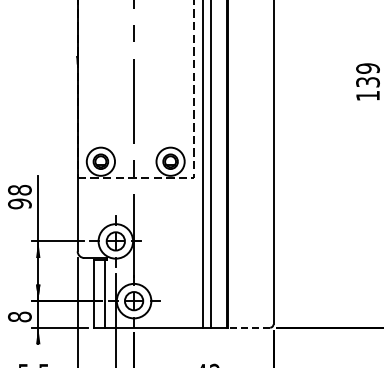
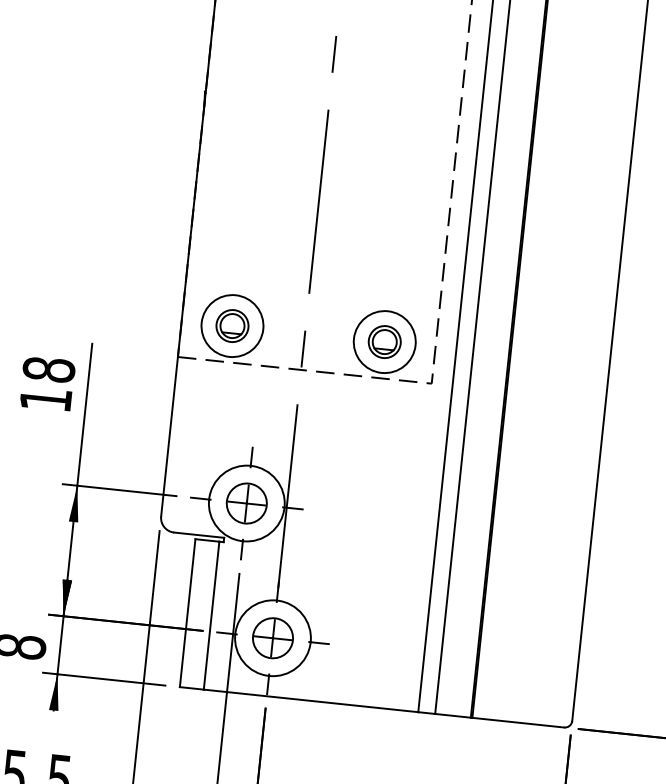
text: (19, 203) -> (45, 398), 98 -> 18
line: (248, 327) -> (516, 722), dashed -> solid

